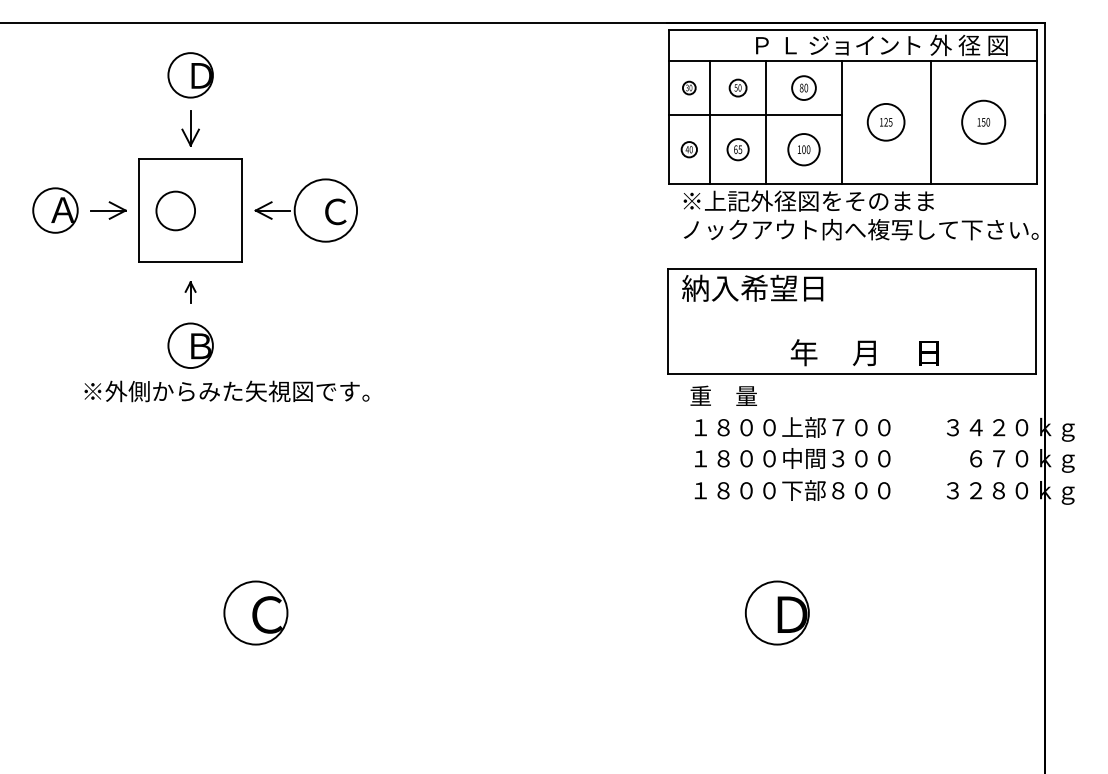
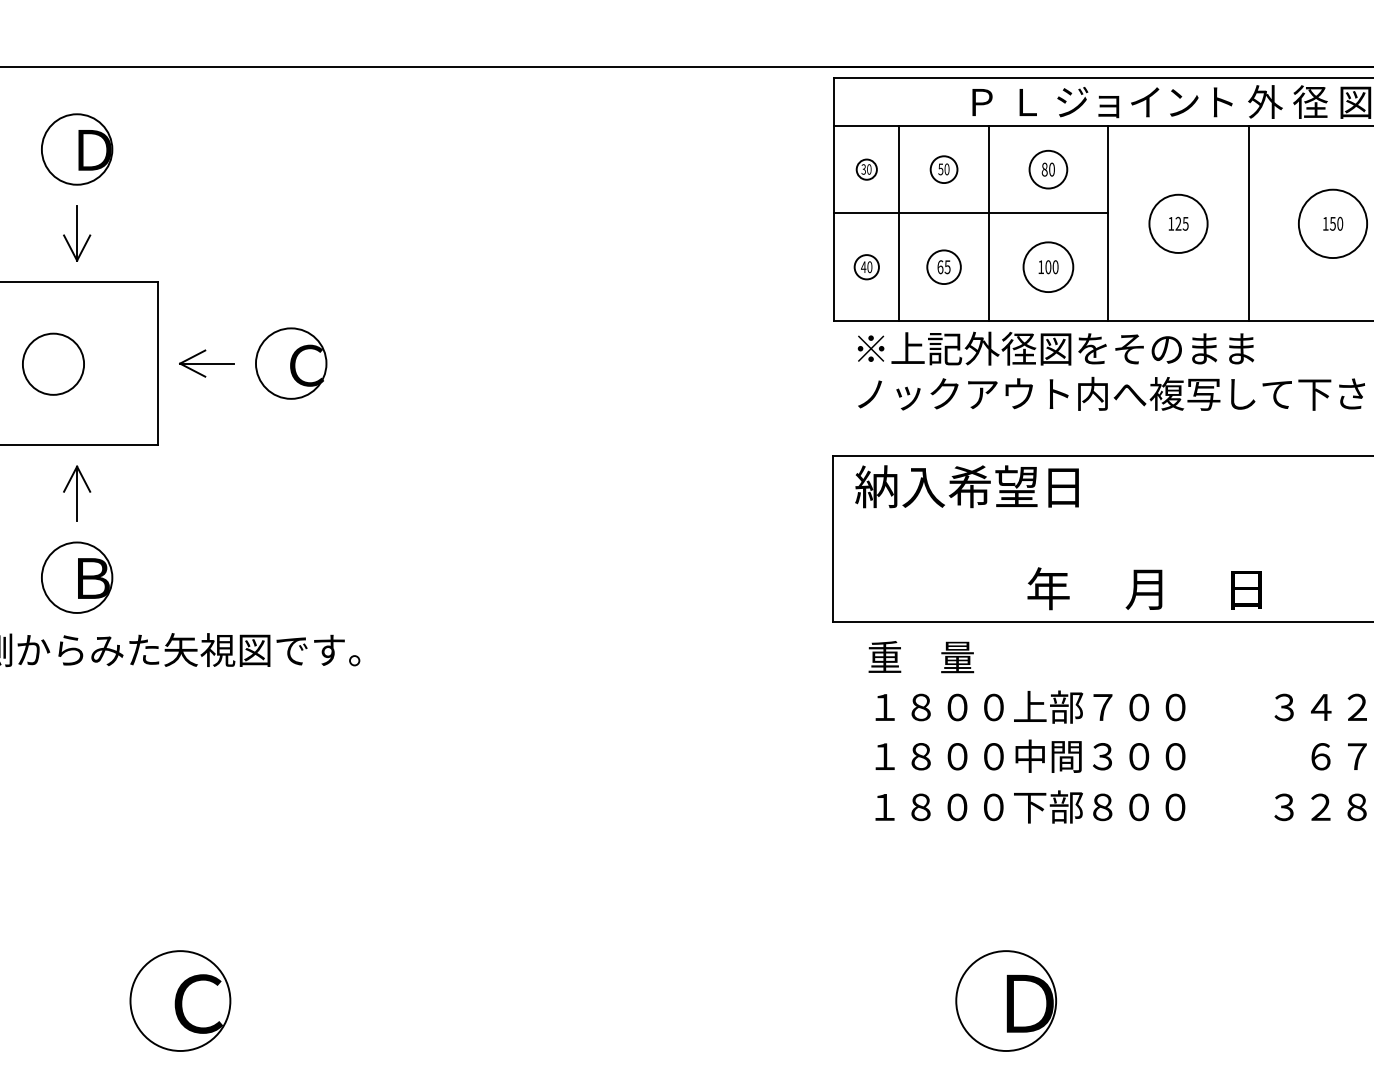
circle: (325, 210) -> (290, 363), size x0.71
part: (190, 292) -> (76, 493), size x1.67

